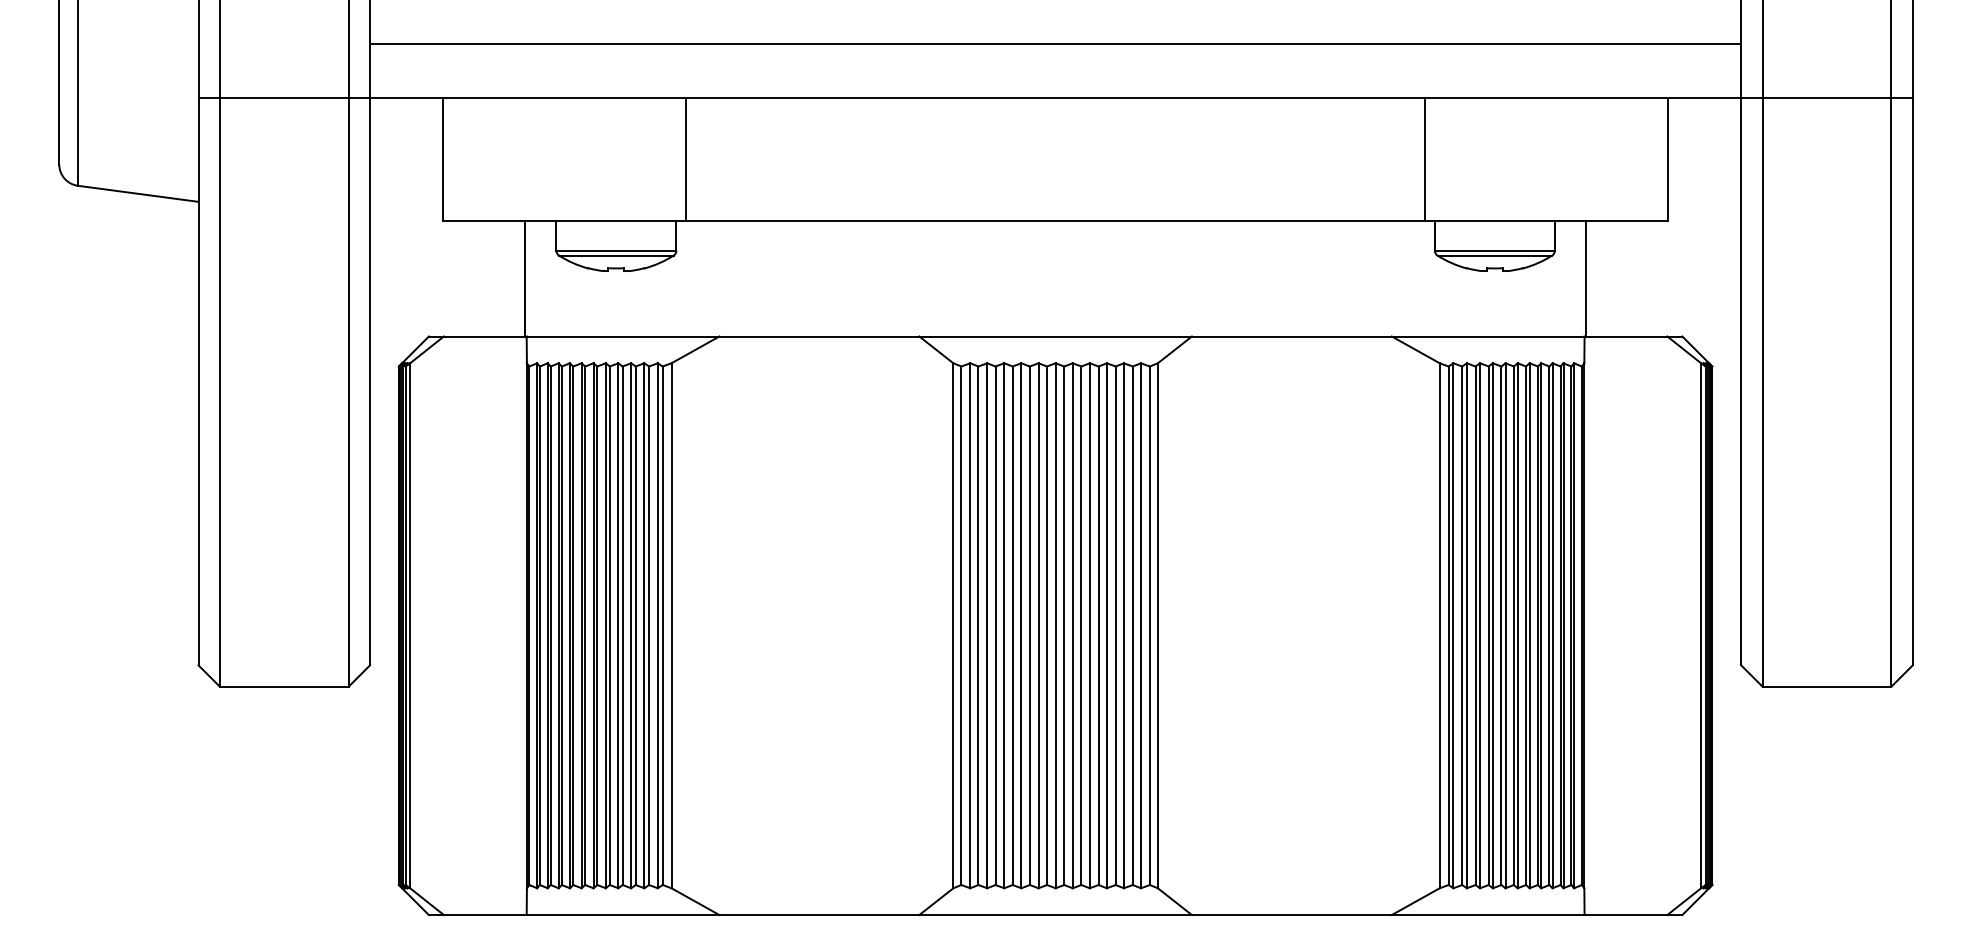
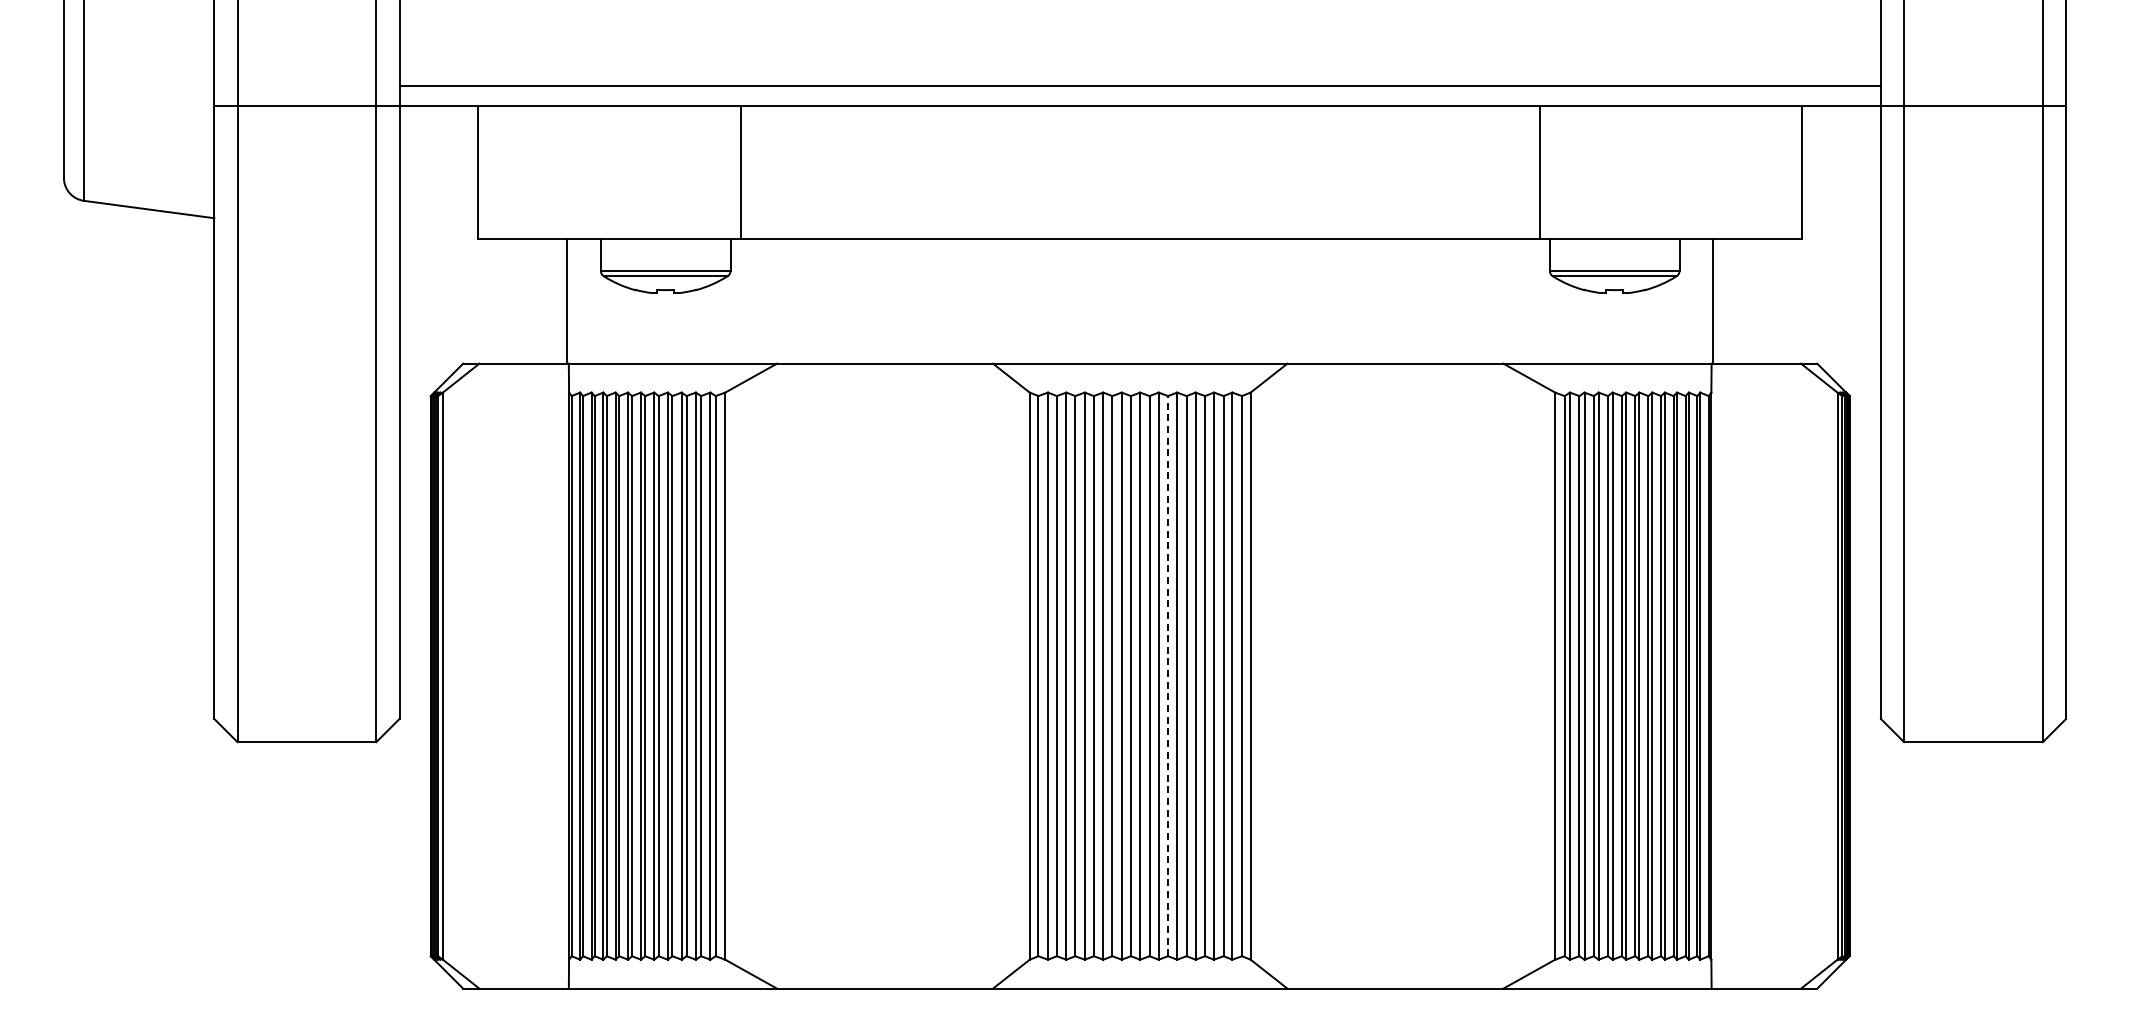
line: (1054, 43) -> (1139, 85), moved
line: (1081, 625) -> (1168, 675), solid -> dashed

